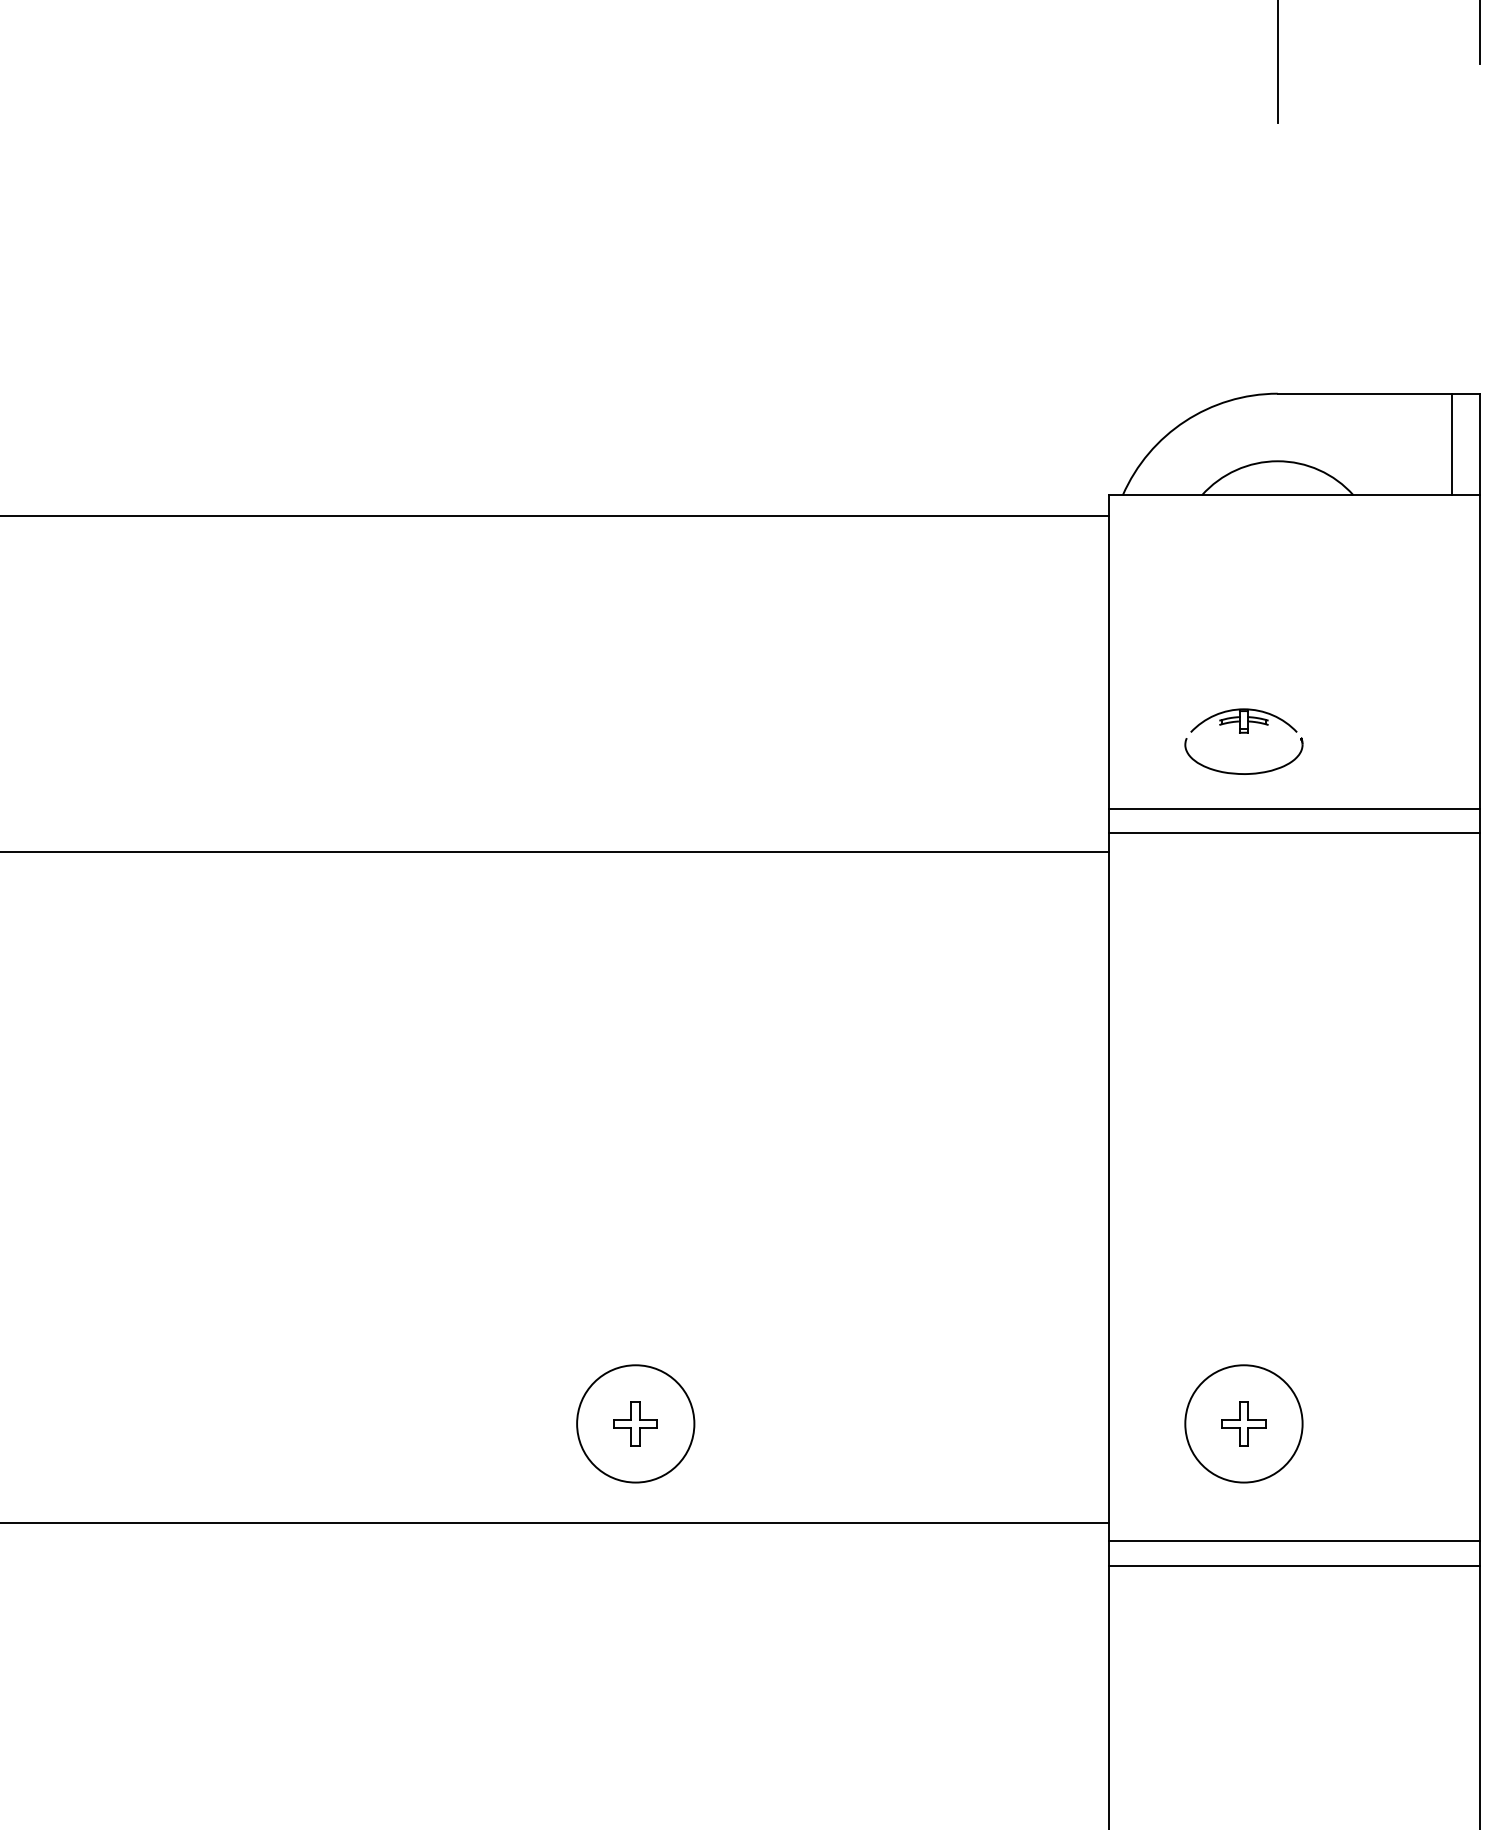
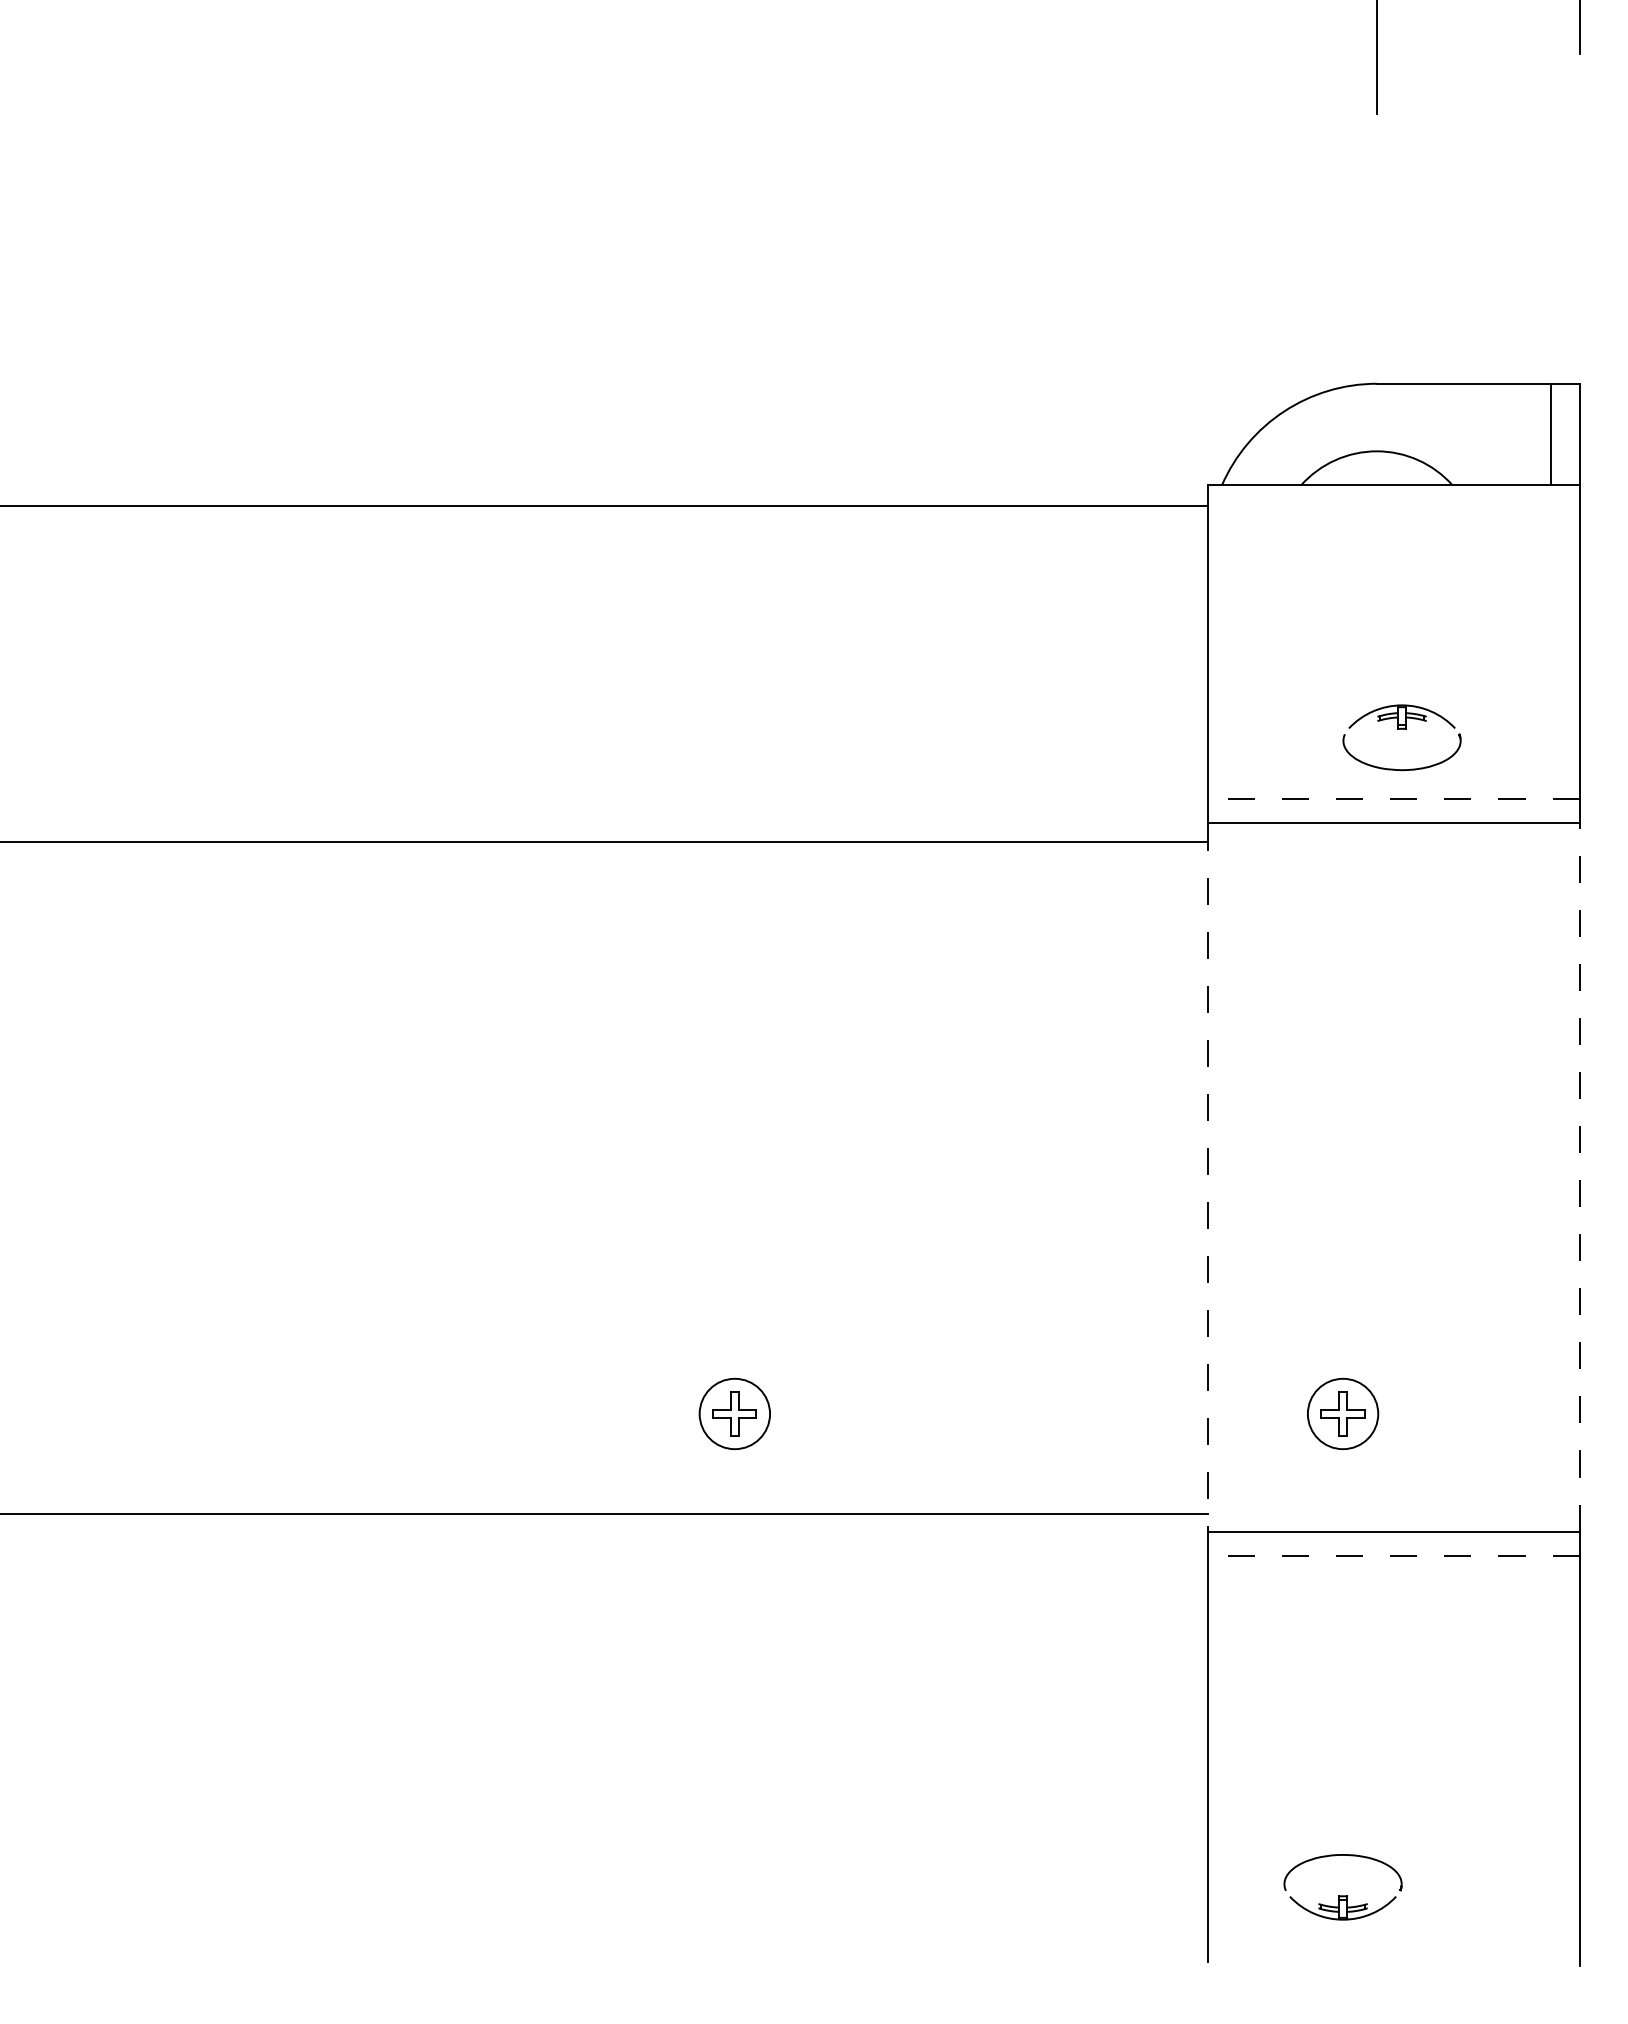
part: (1243, 733) -> (1401, 729), moved
line: (1294, 808) -> (1393, 798), solid -> dashed
line: (1480, 1187) -> (1579, 1177), solid -> dashed
line: (1108, 1188) -> (1207, 1178), solid -> dashed
circle: (635, 1423) -> (734, 1413), size x0.6
circle: (1243, 1423) -> (1342, 1413), size x0.6
line: (1294, 1566) -> (1393, 1556), solid -> dashed

